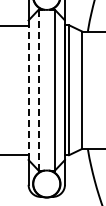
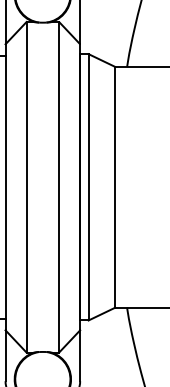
line: (28, 90) -> (5, 187), dashed -> solid
line: (38, 90) -> (25, 187), dashed -> solid

